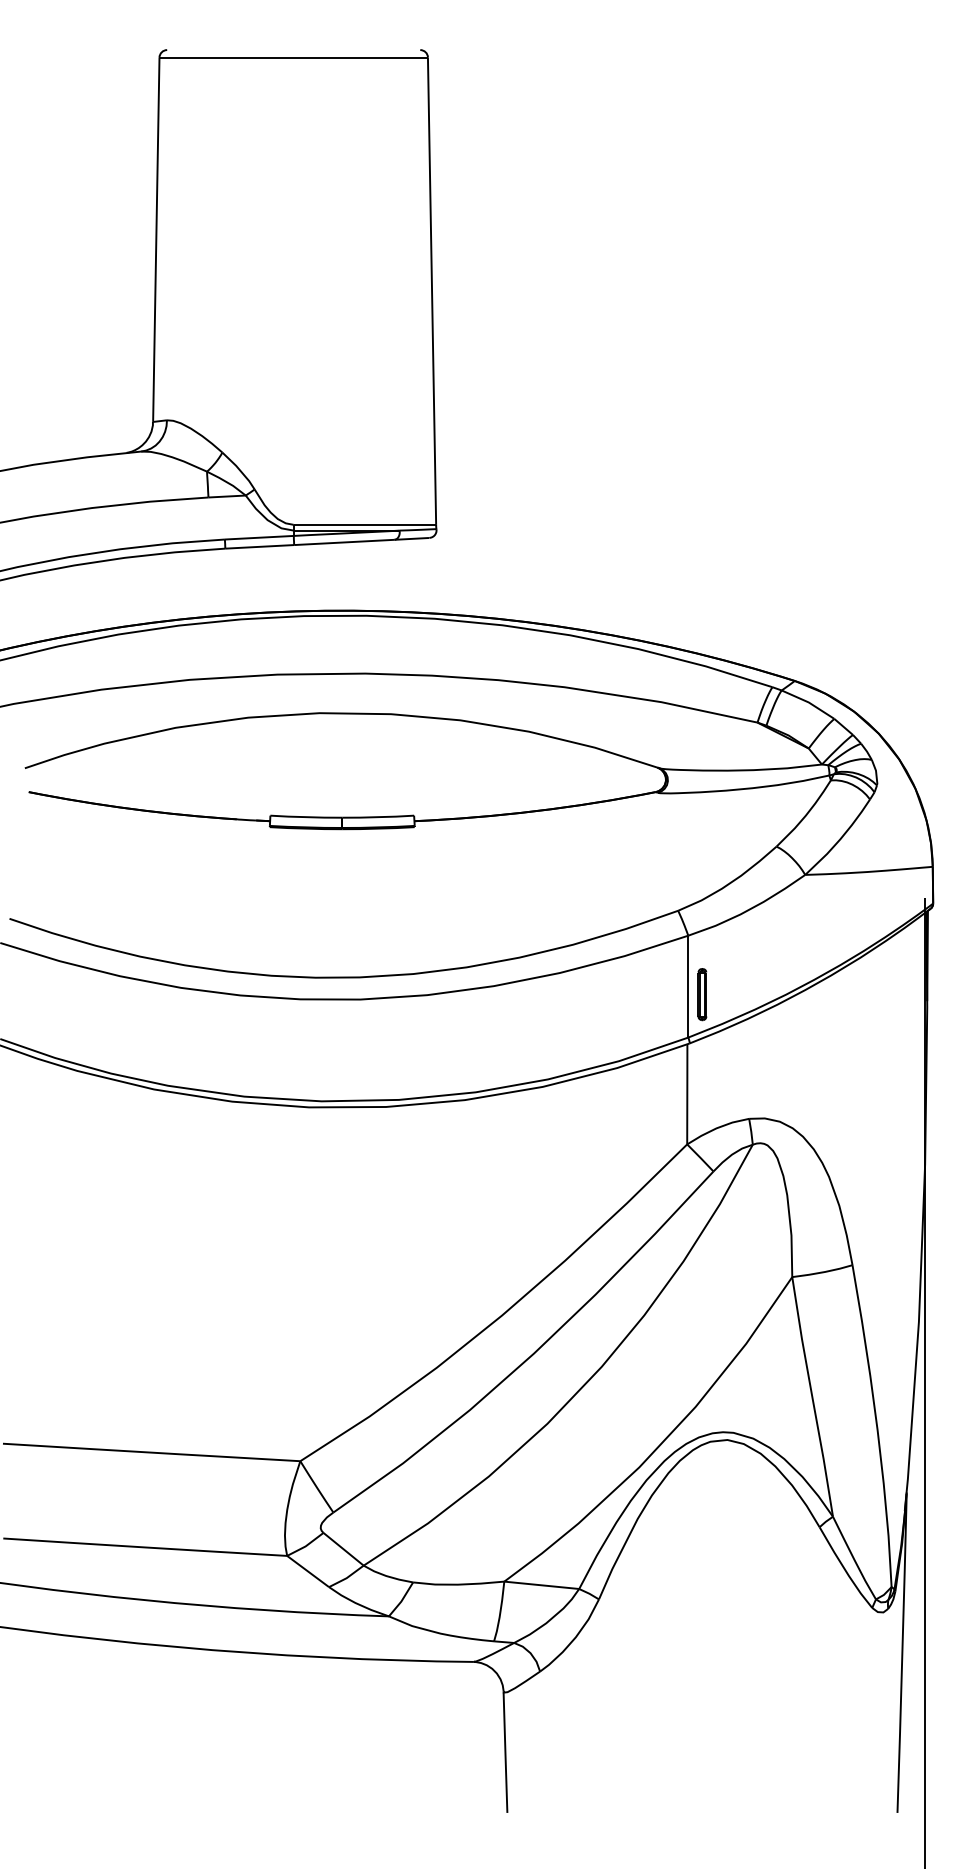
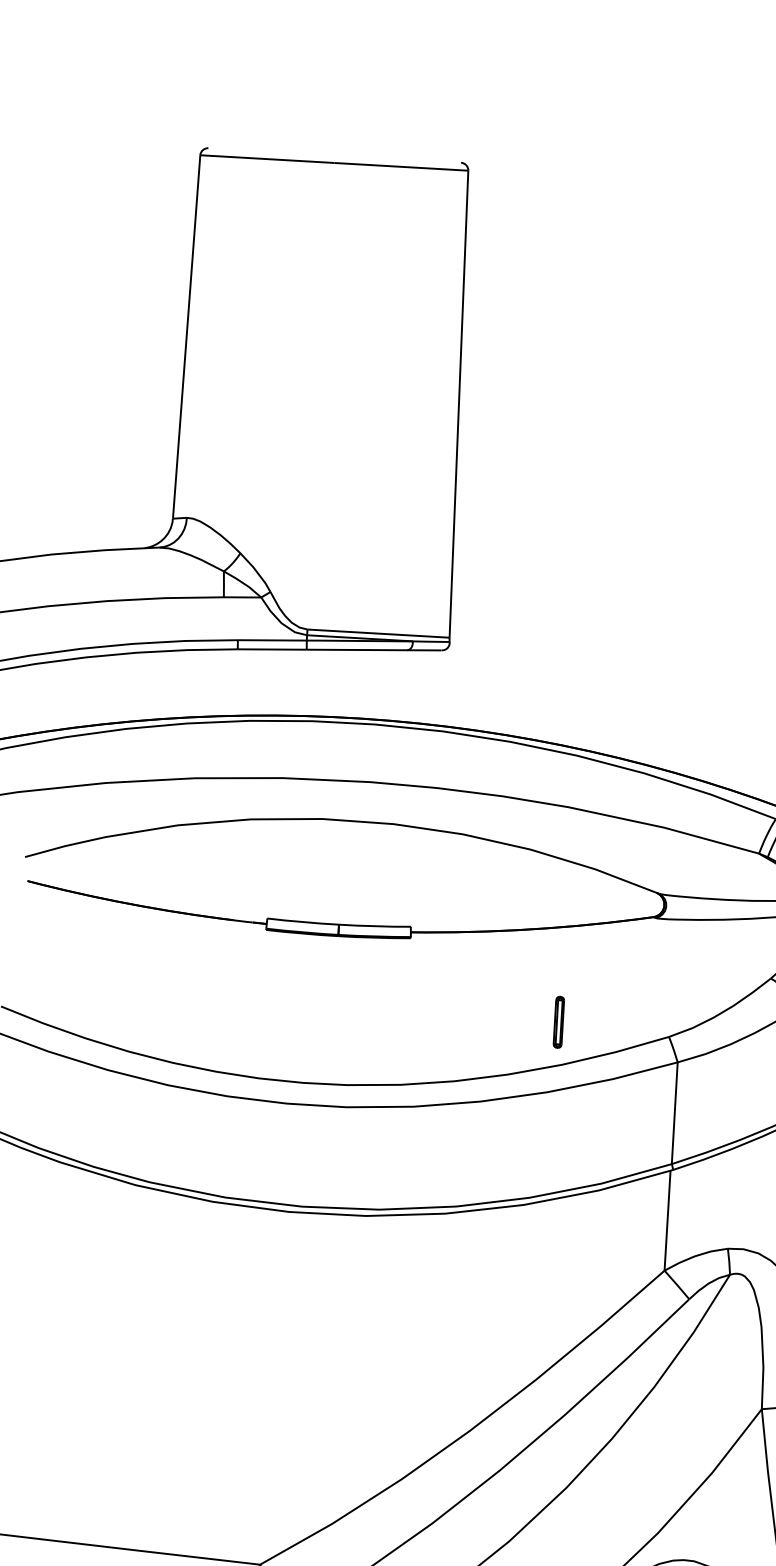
part: (702, 994) -> (558, 1022), moved

